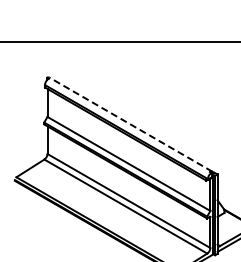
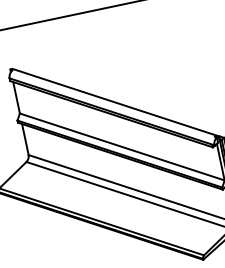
line: (130, 124) -> (114, 102), dashed -> solid

